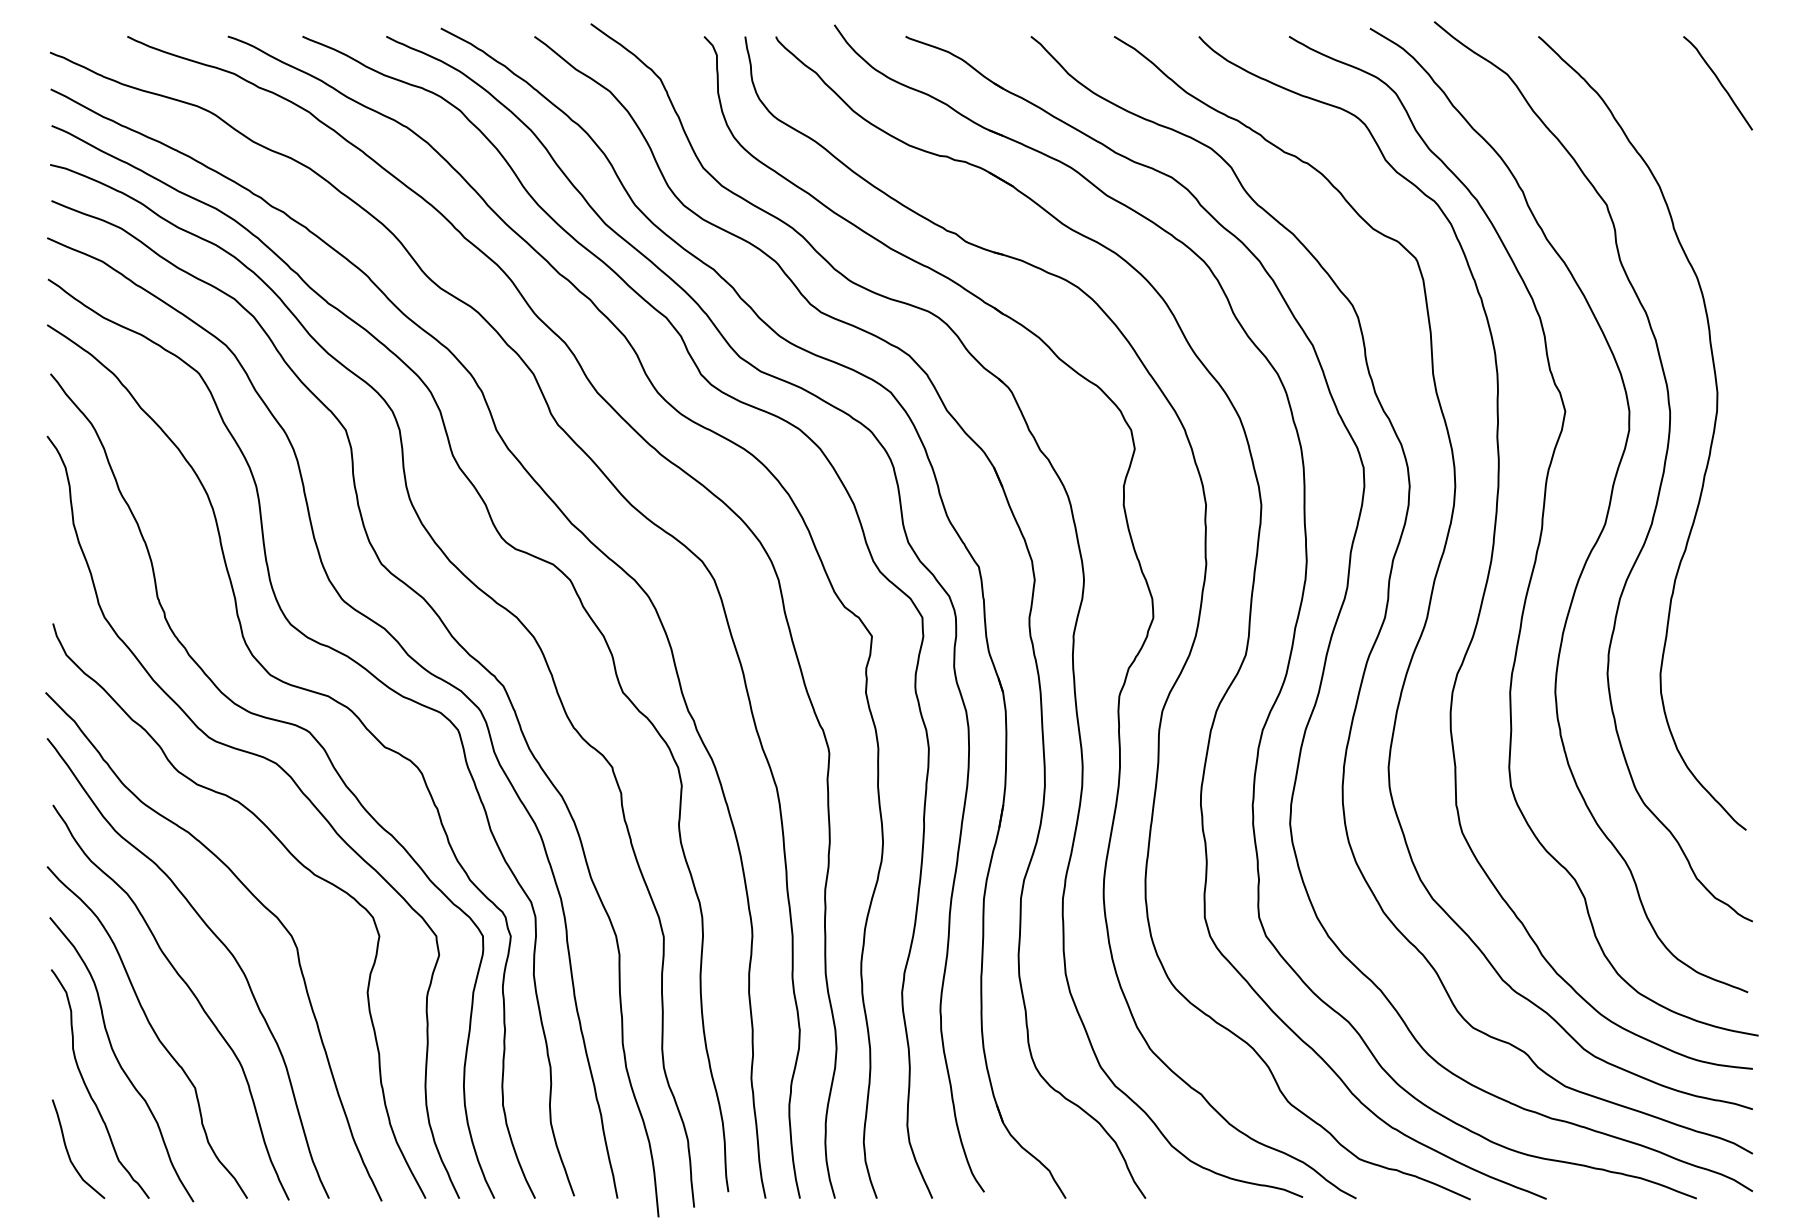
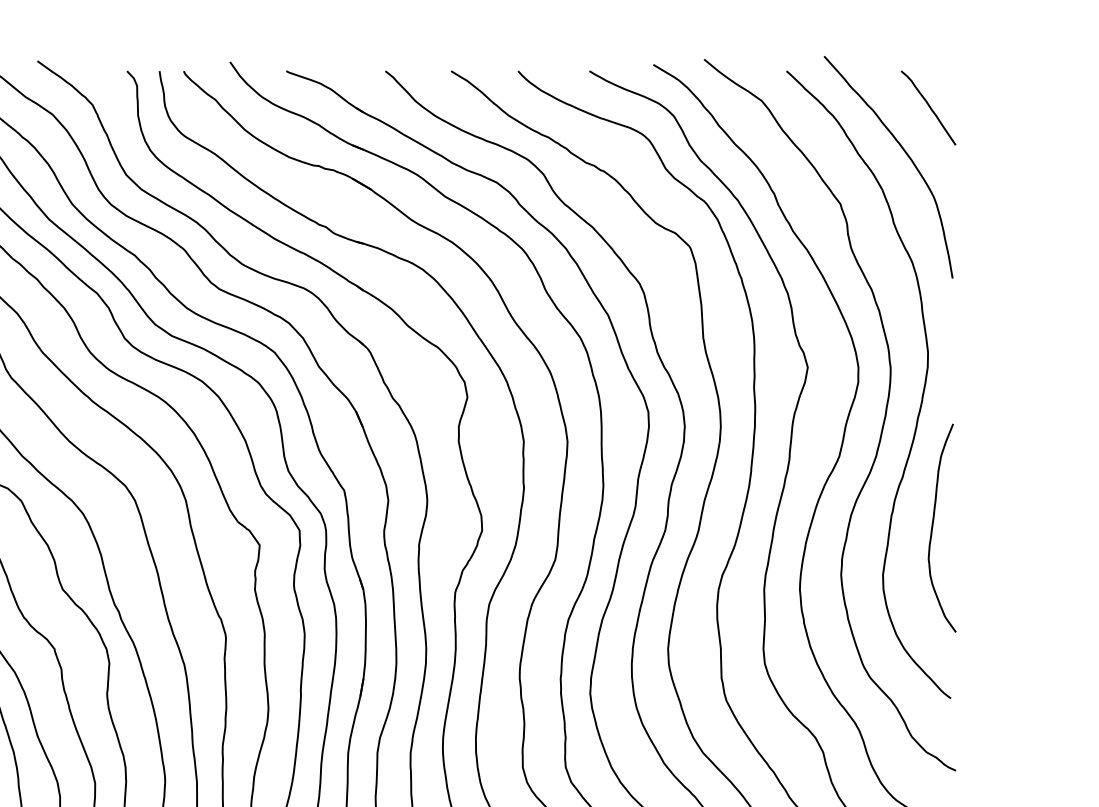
curve: (1689, 141) -> (905, 154), added
curve: (1723, 614) -> (932, 528), added

